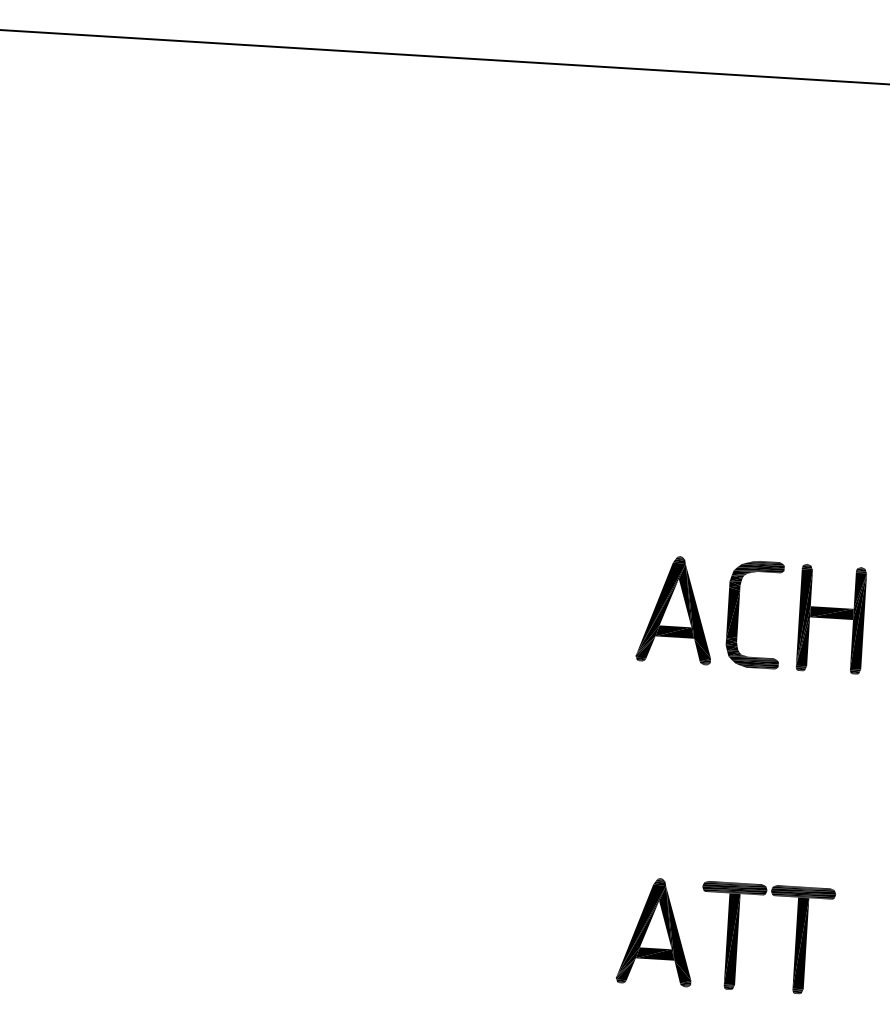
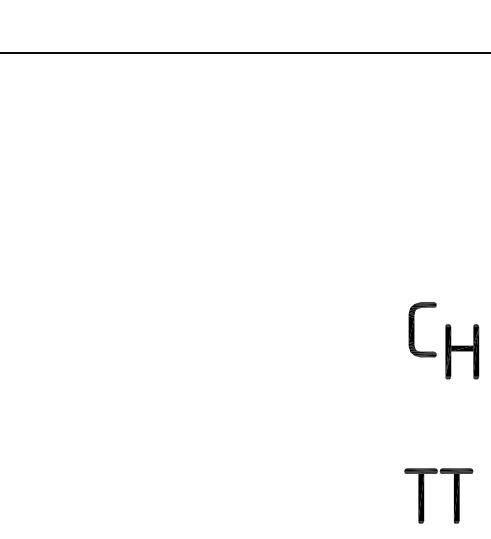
part: (675, 609) -> (381, 329), removed
part: (831, 618) -> (462, 351), moved
part: (655, 930) -> (381, 495), removed

